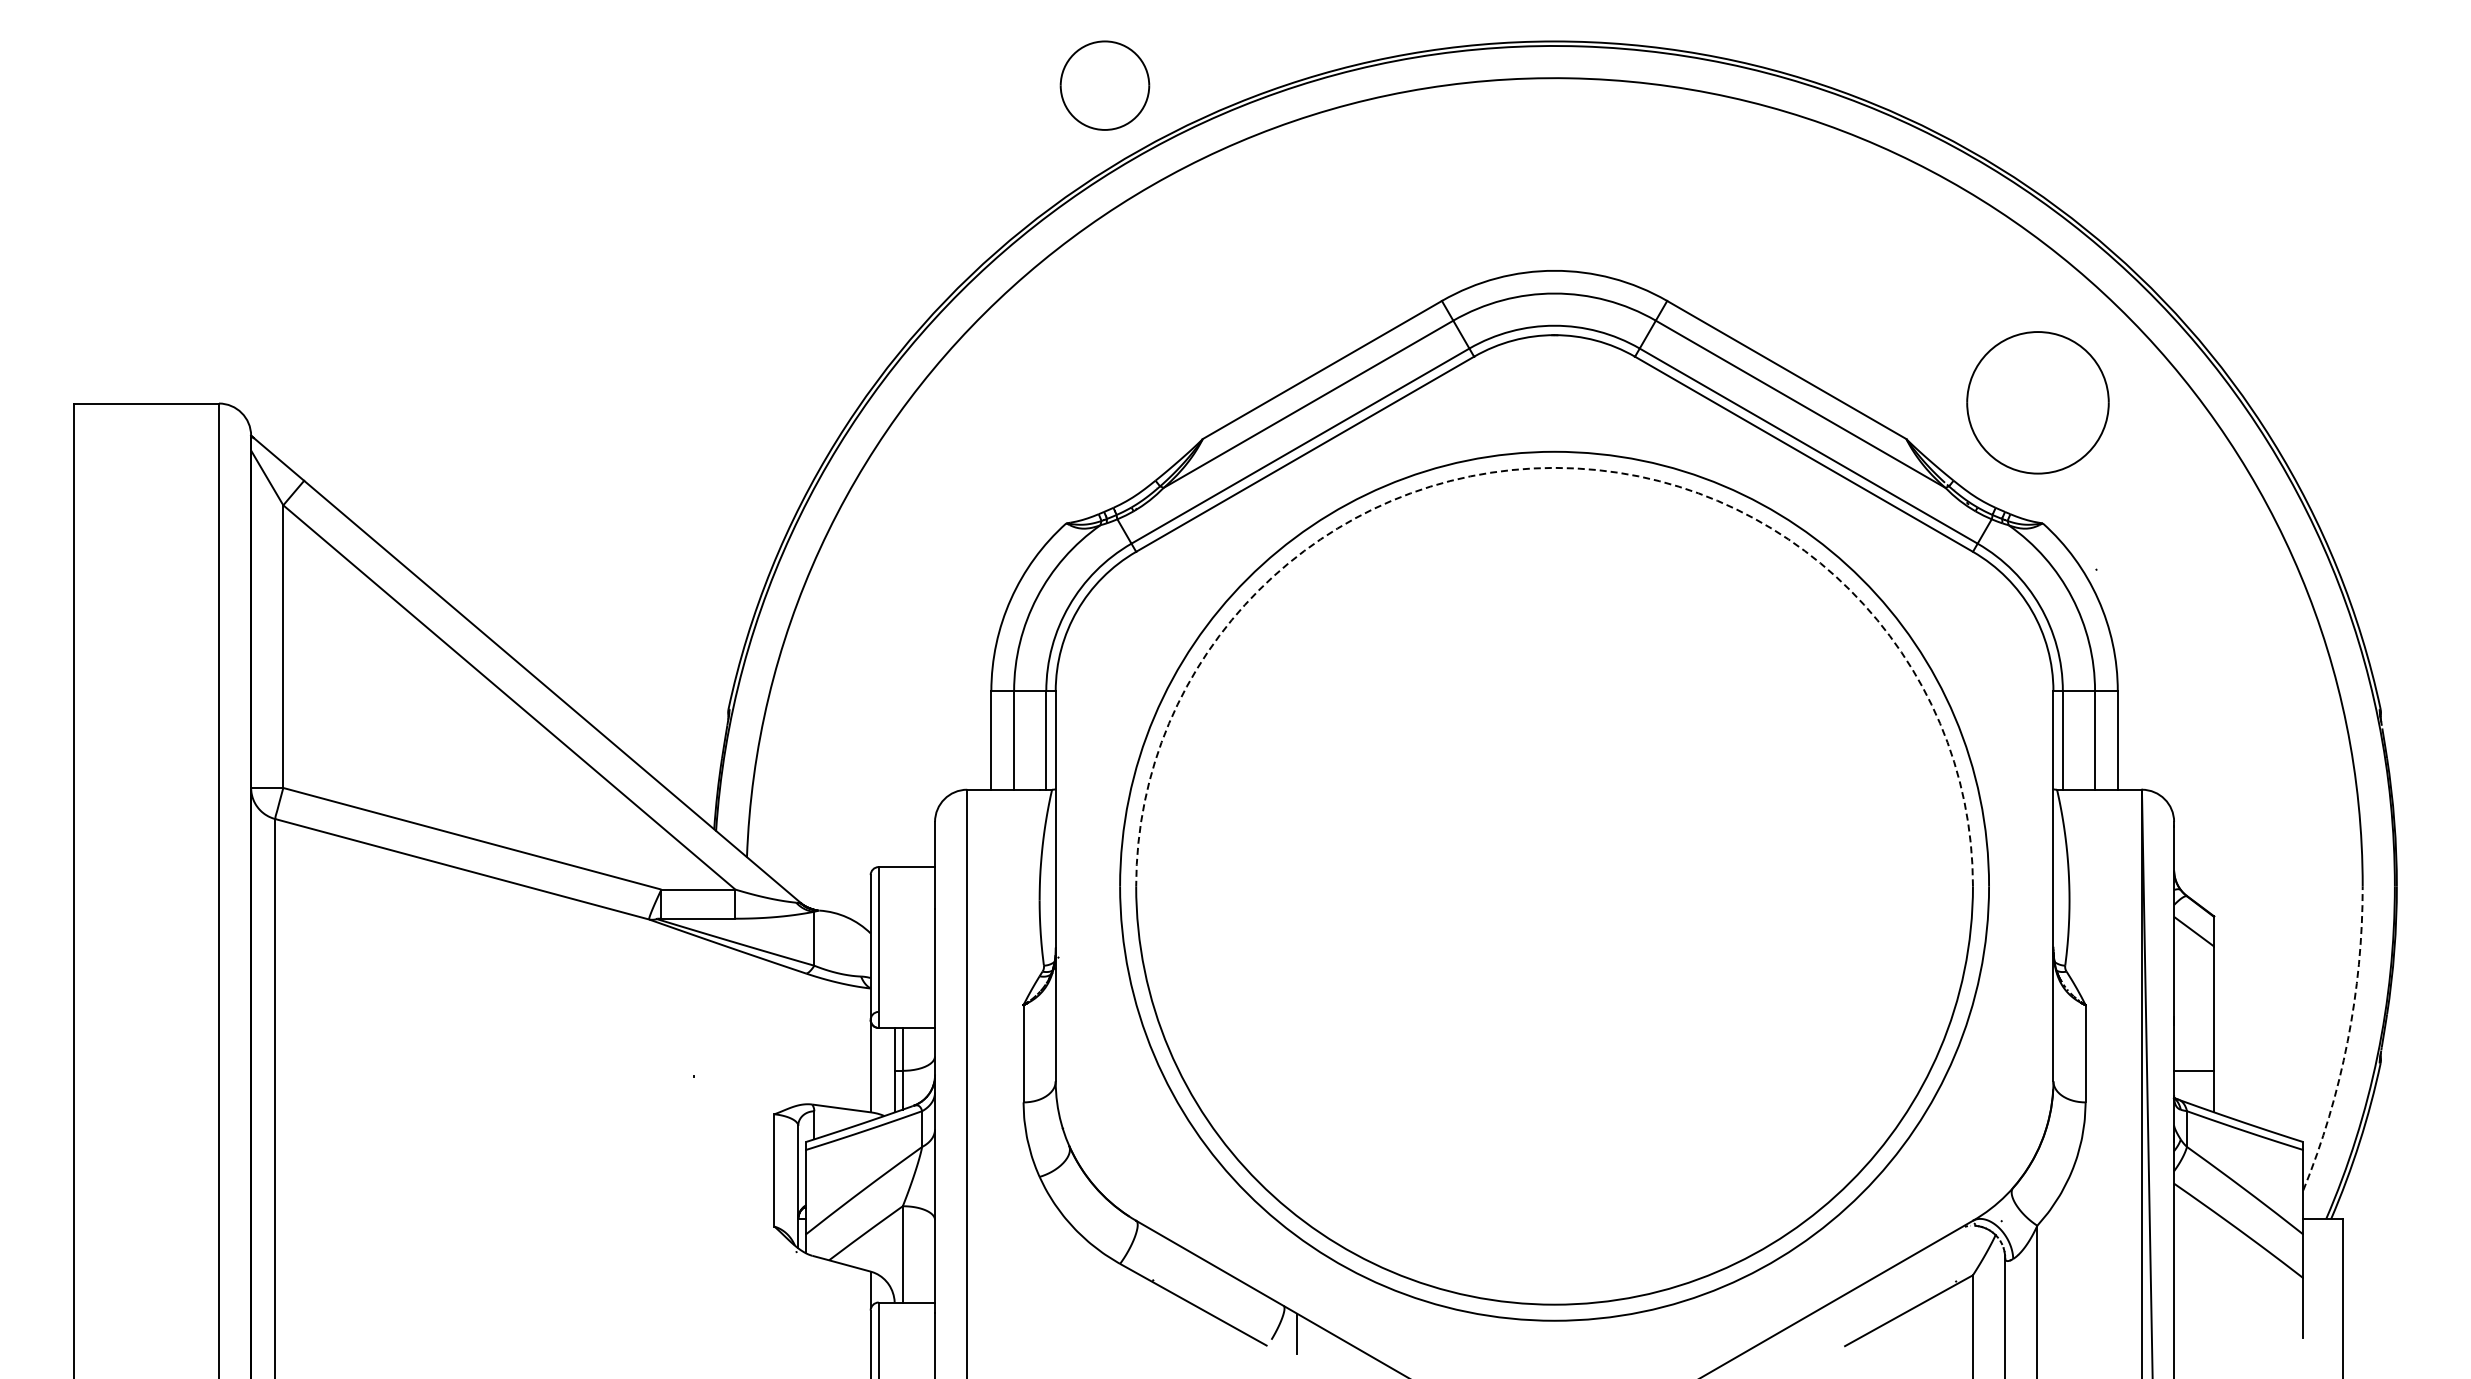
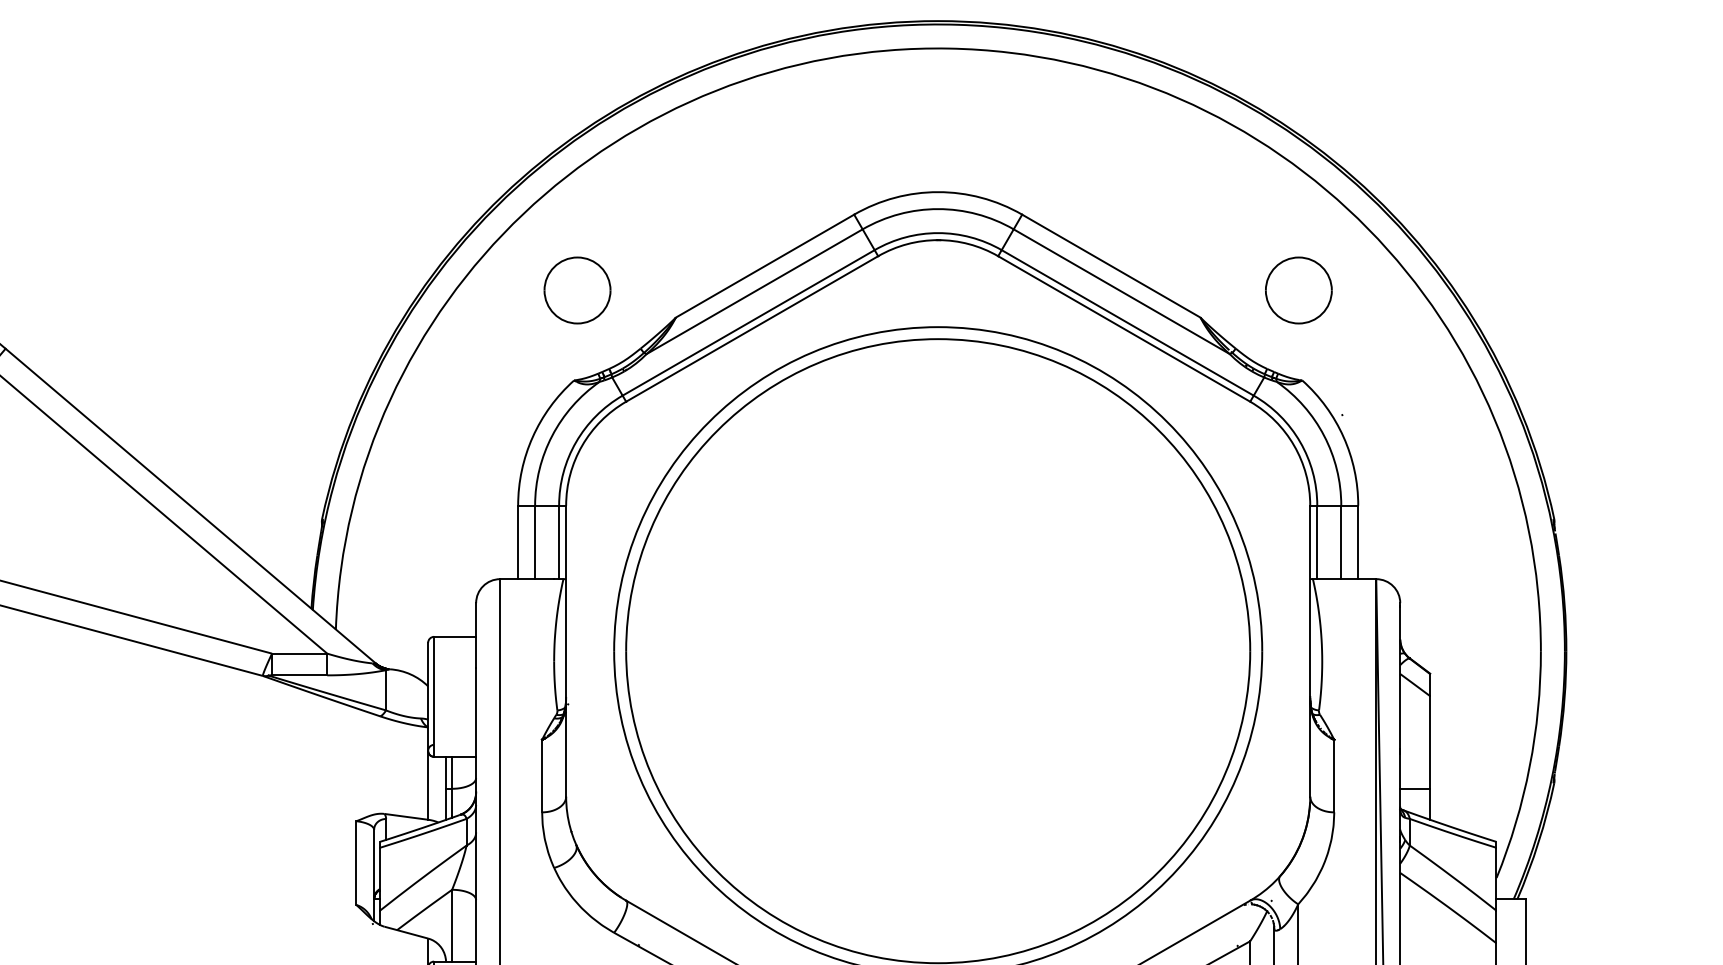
part: (1104, 85) -> (577, 290), moved
part: (2038, 402) -> (1299, 290), size x0.62
arc: (1554, 467) -> (938, 338), dashed -> solid
arc: (2347, 1041) -> (1529, 766), dashed -> solid

